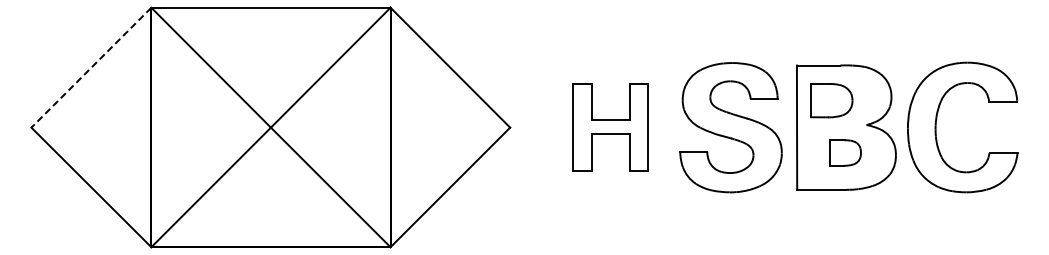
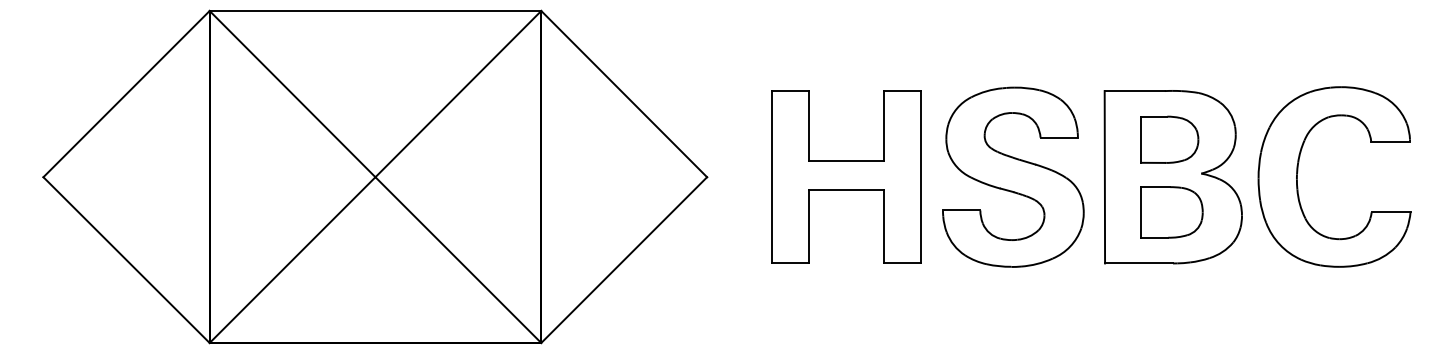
line: (91, 67) -> (126, 93), dashed -> solid
part: (831, 100) -> (1169, 139), moved
part: (610, 127) -> (846, 177), size x1.43
part: (845, 152) -> (1172, 211), size x1.43

